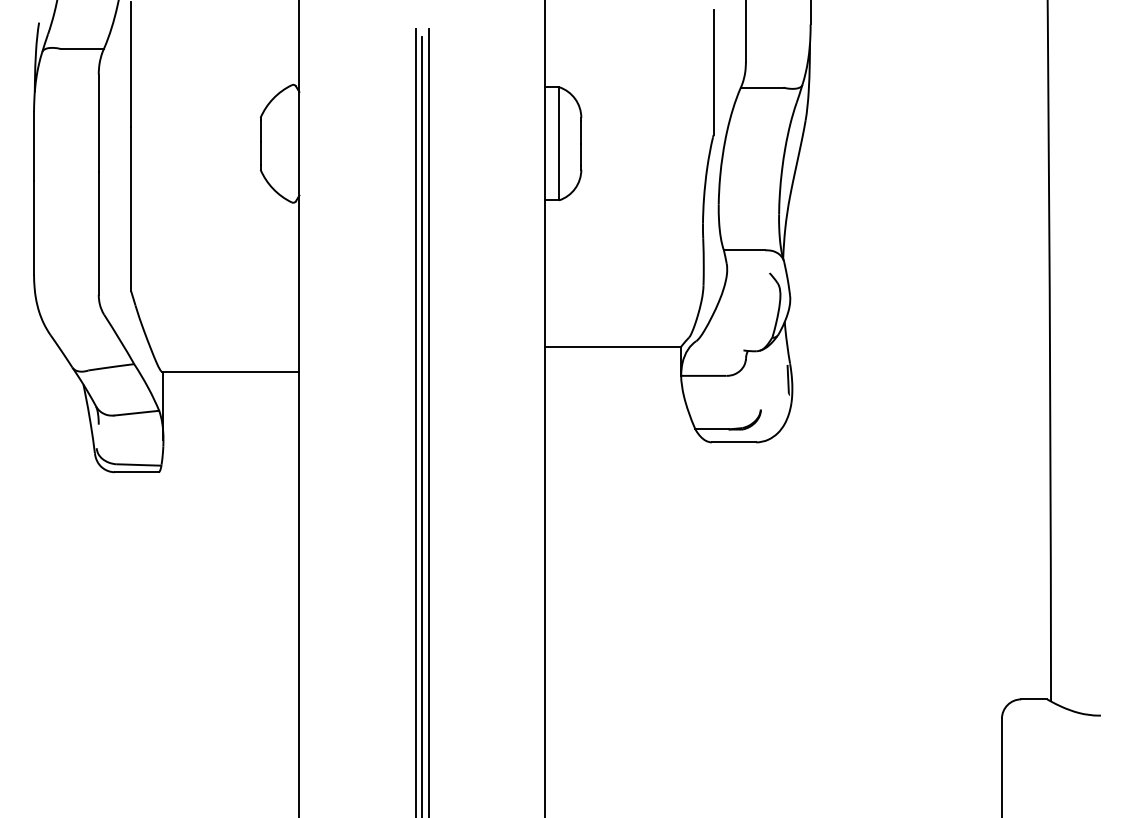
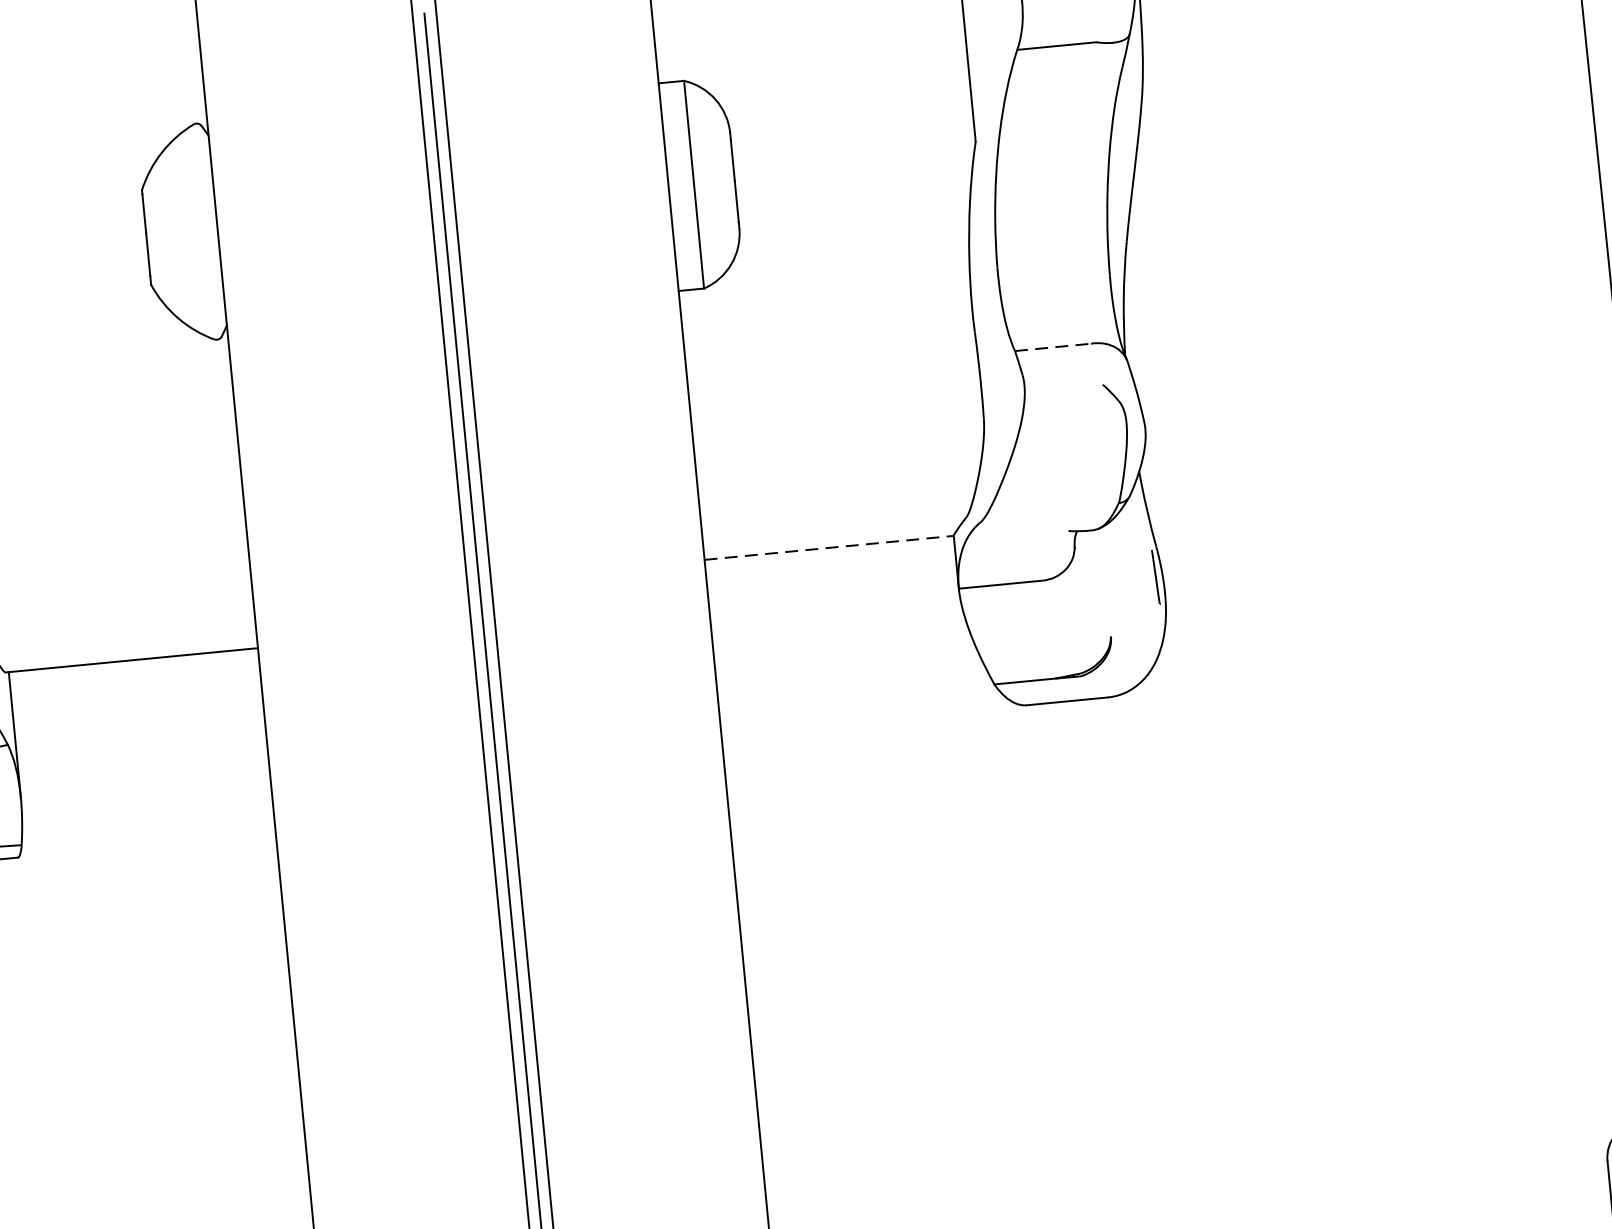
line: (744, 250) -> (1052, 347), solid -> dashed
line: (613, 347) -> (829, 548), solid -> dashed

